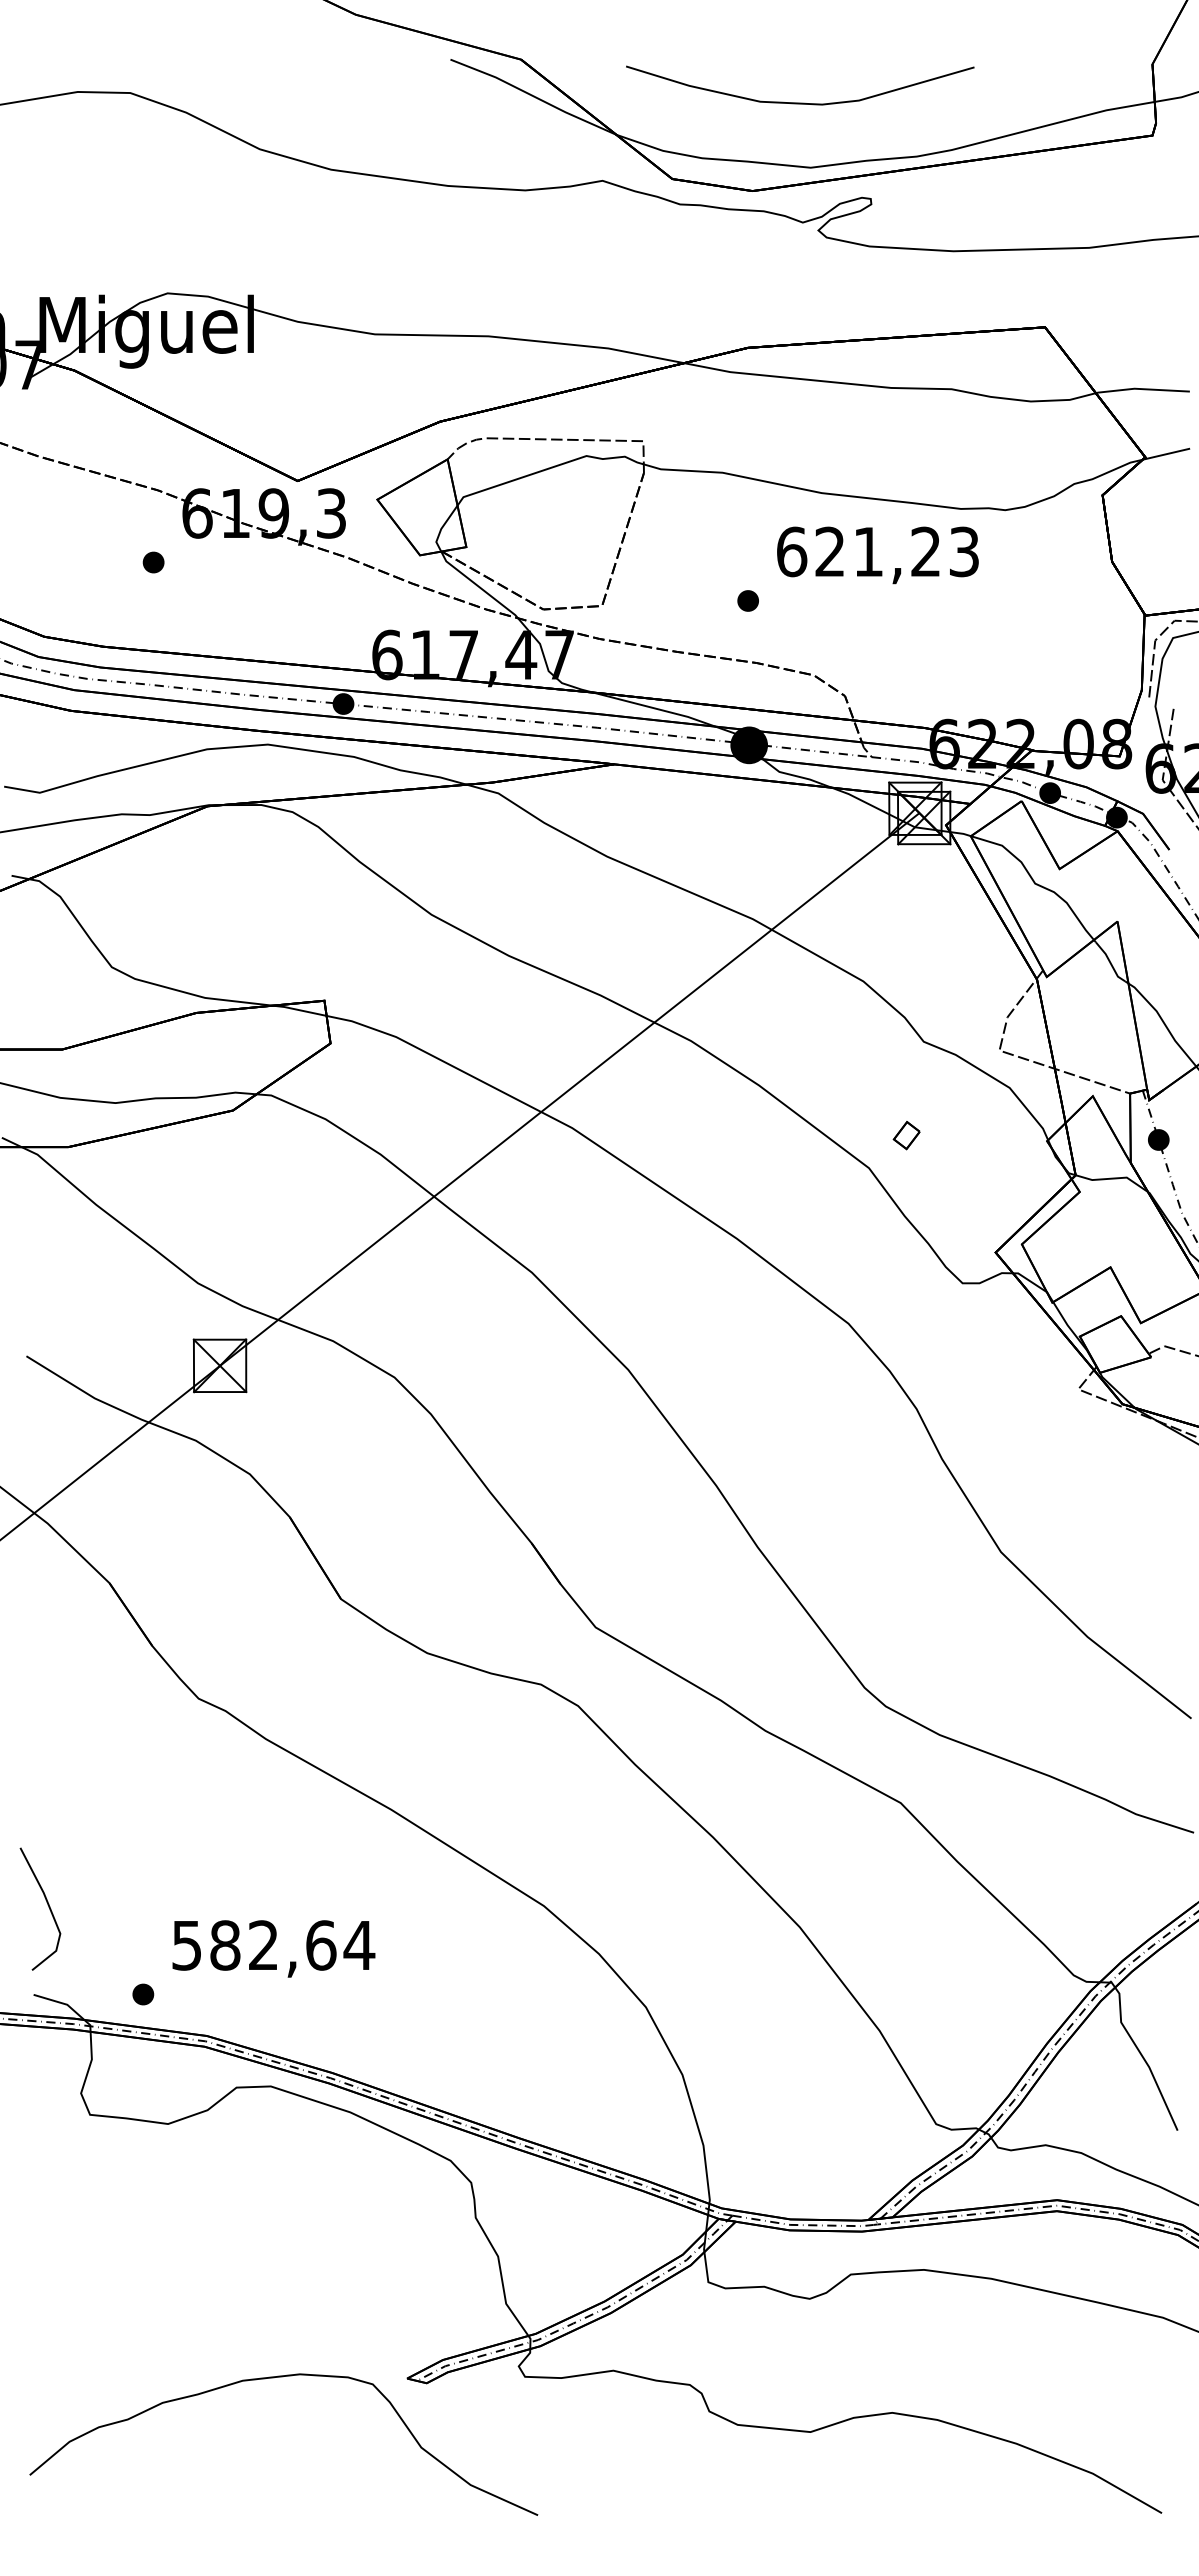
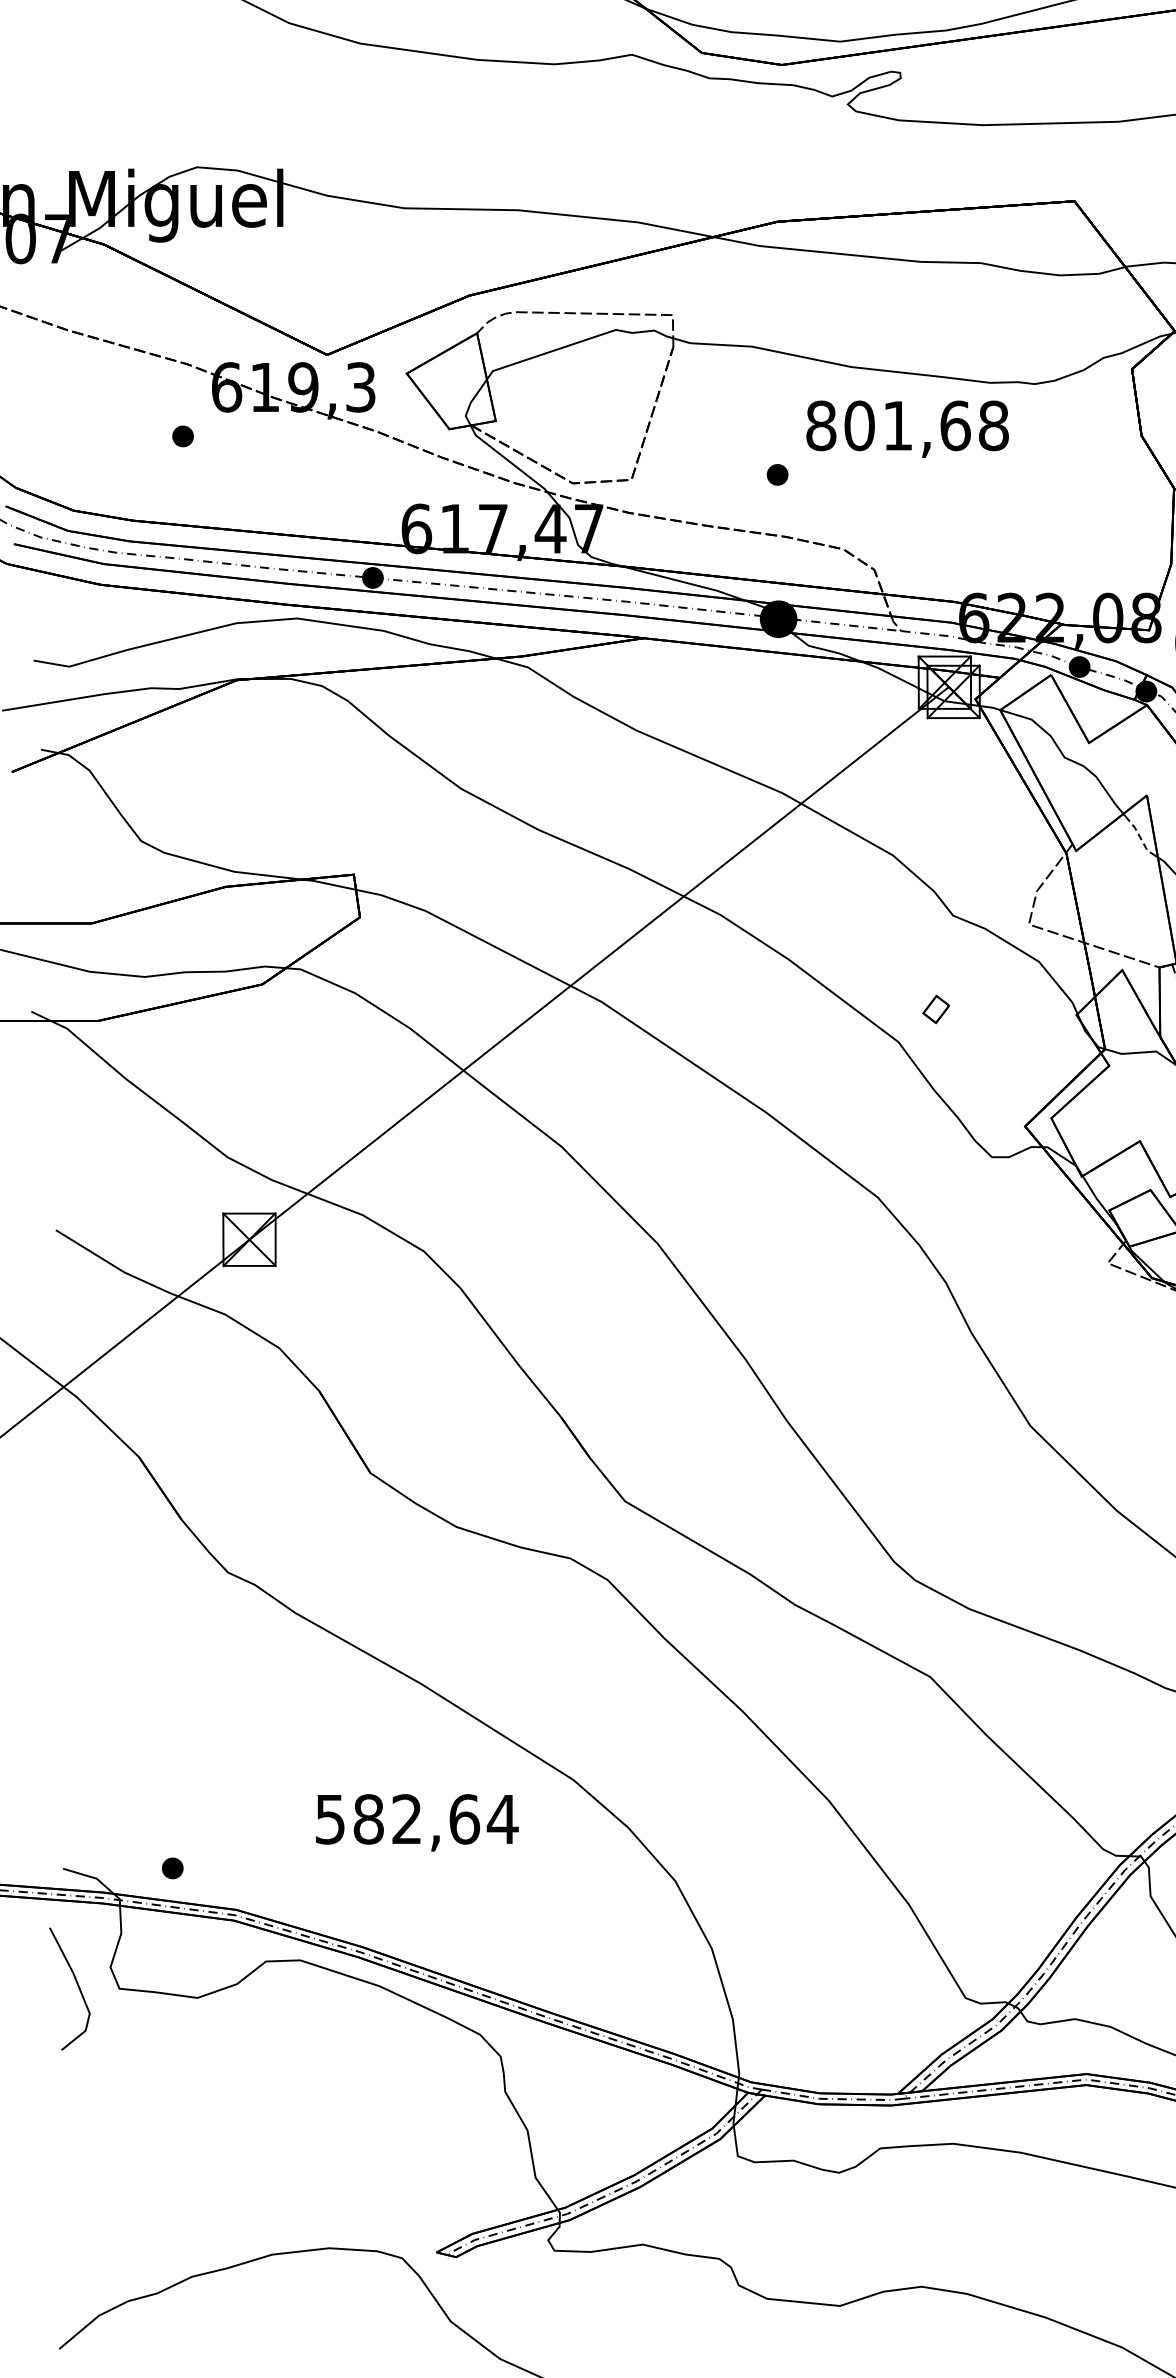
text: (878, 551) -> (907, 425), 621,23 -> 801,68
line: (1110, 962) -> (1139, 836), solid -> dashed
line: (47, 1905) -> (76, 1985), moved
text: (273, 1948) -> (416, 1822), moved

